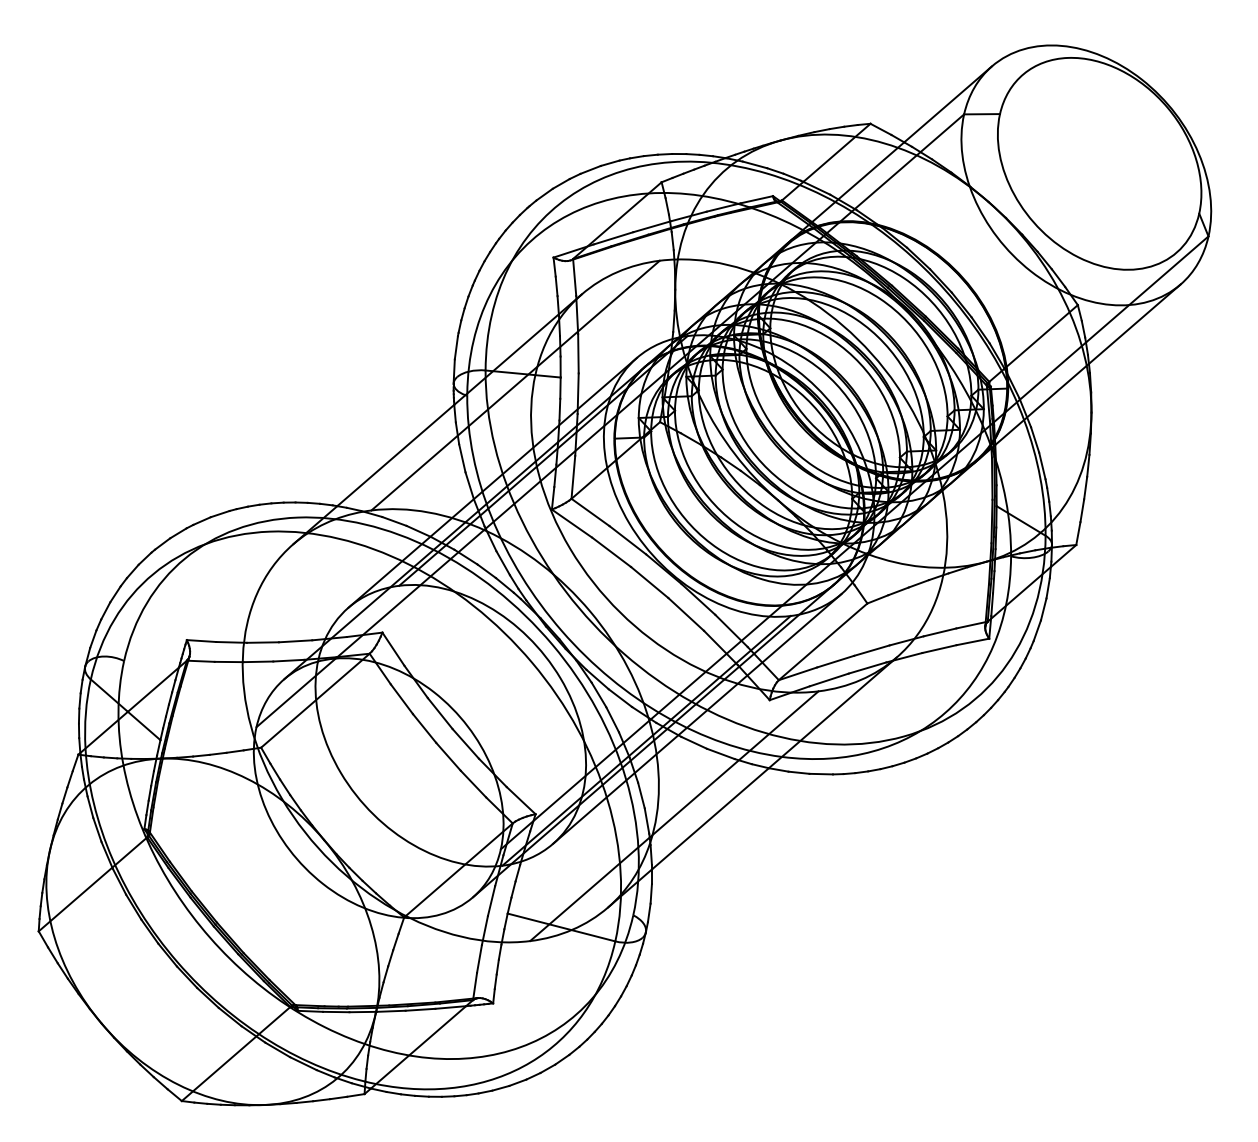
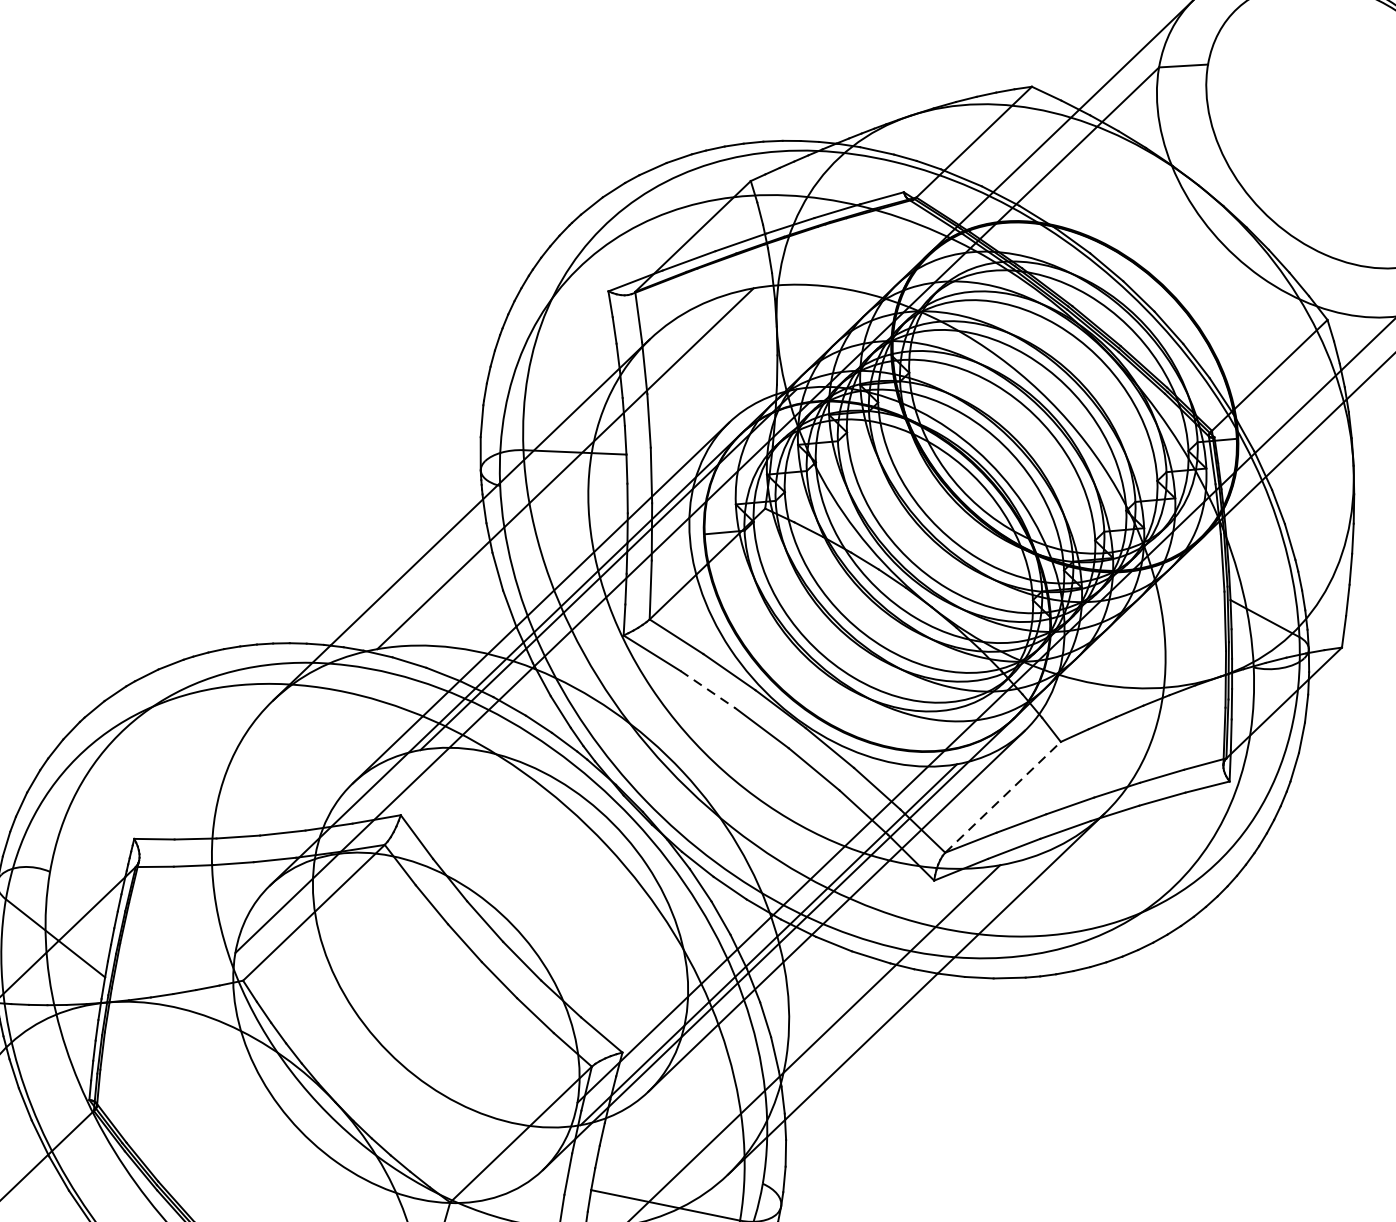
line: (611, 552) -> (707, 689), solid -> dashed
line: (823, 641) -> (1003, 796), solid -> dashed

